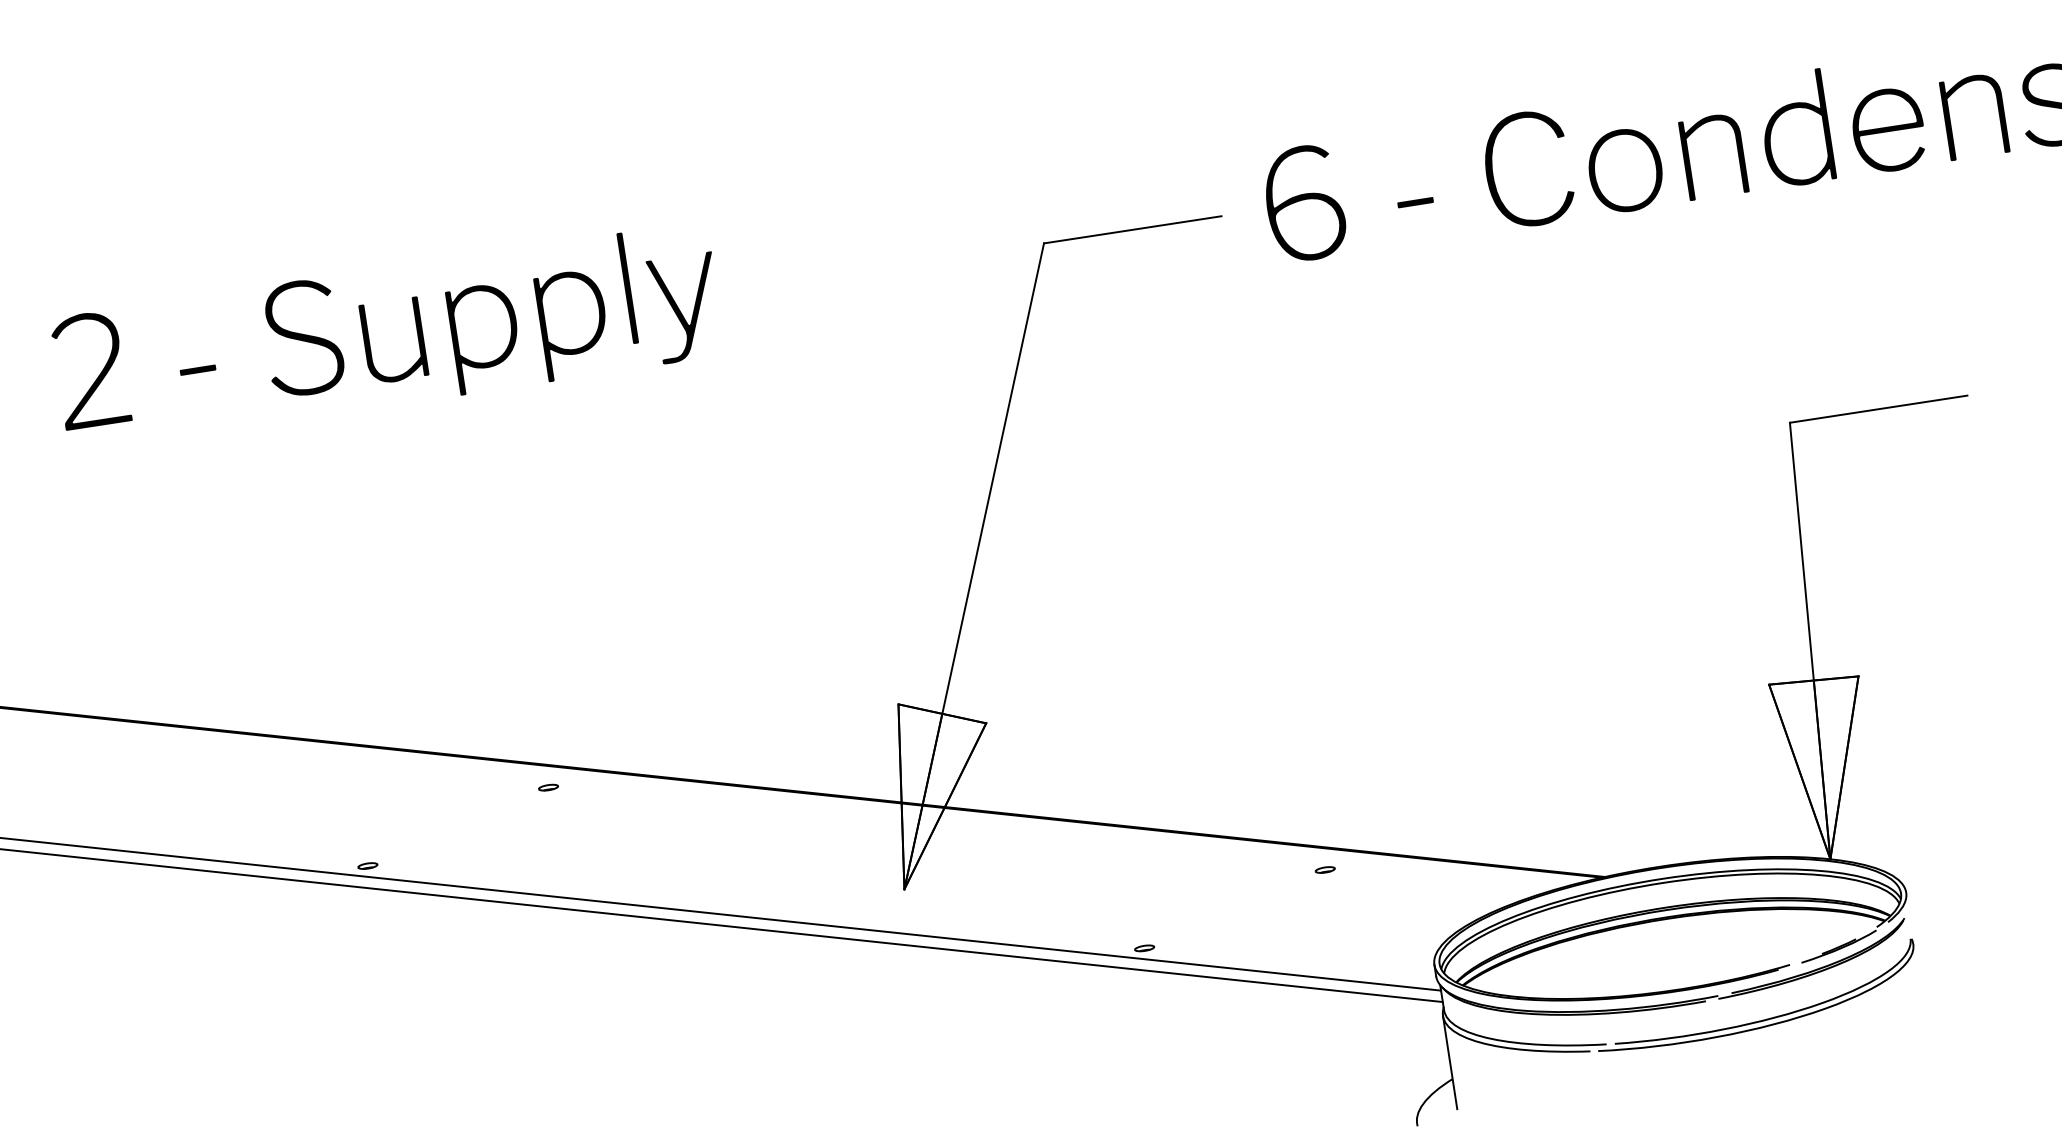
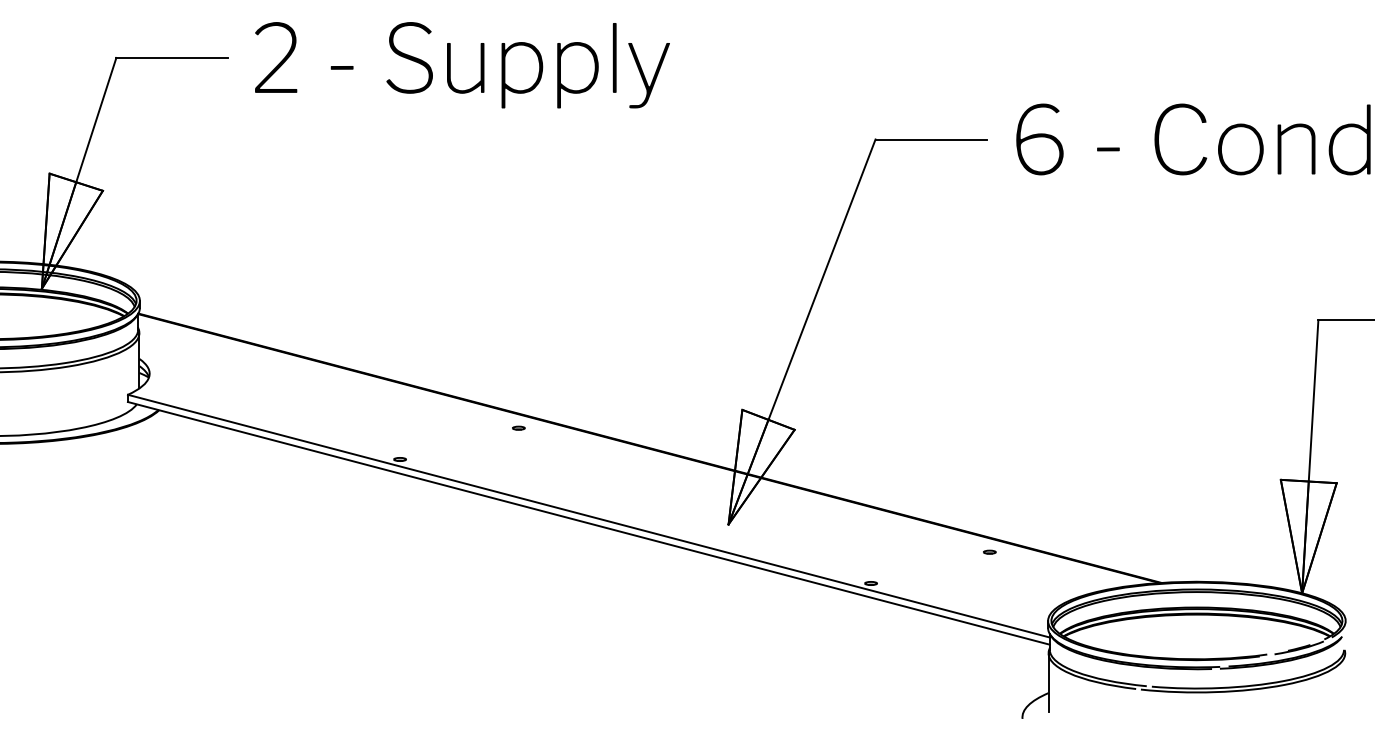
text: (388, 337) -> (462, 65), moved

